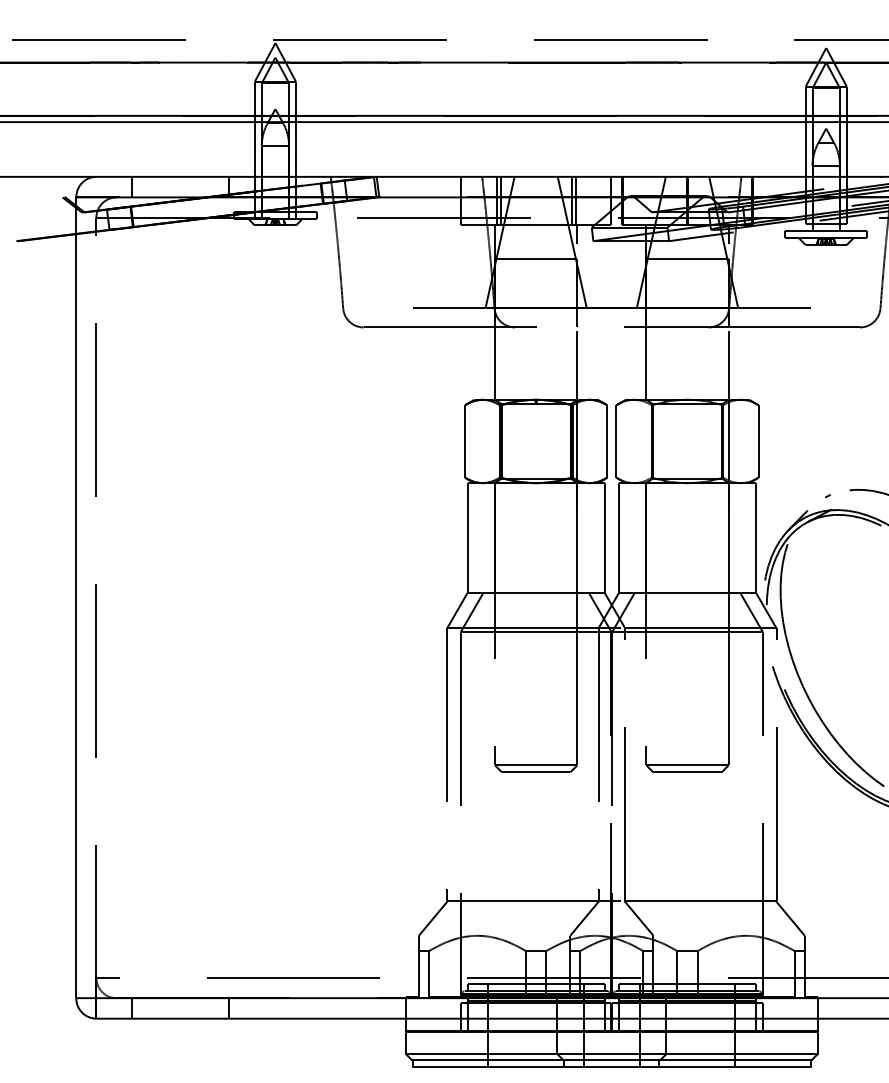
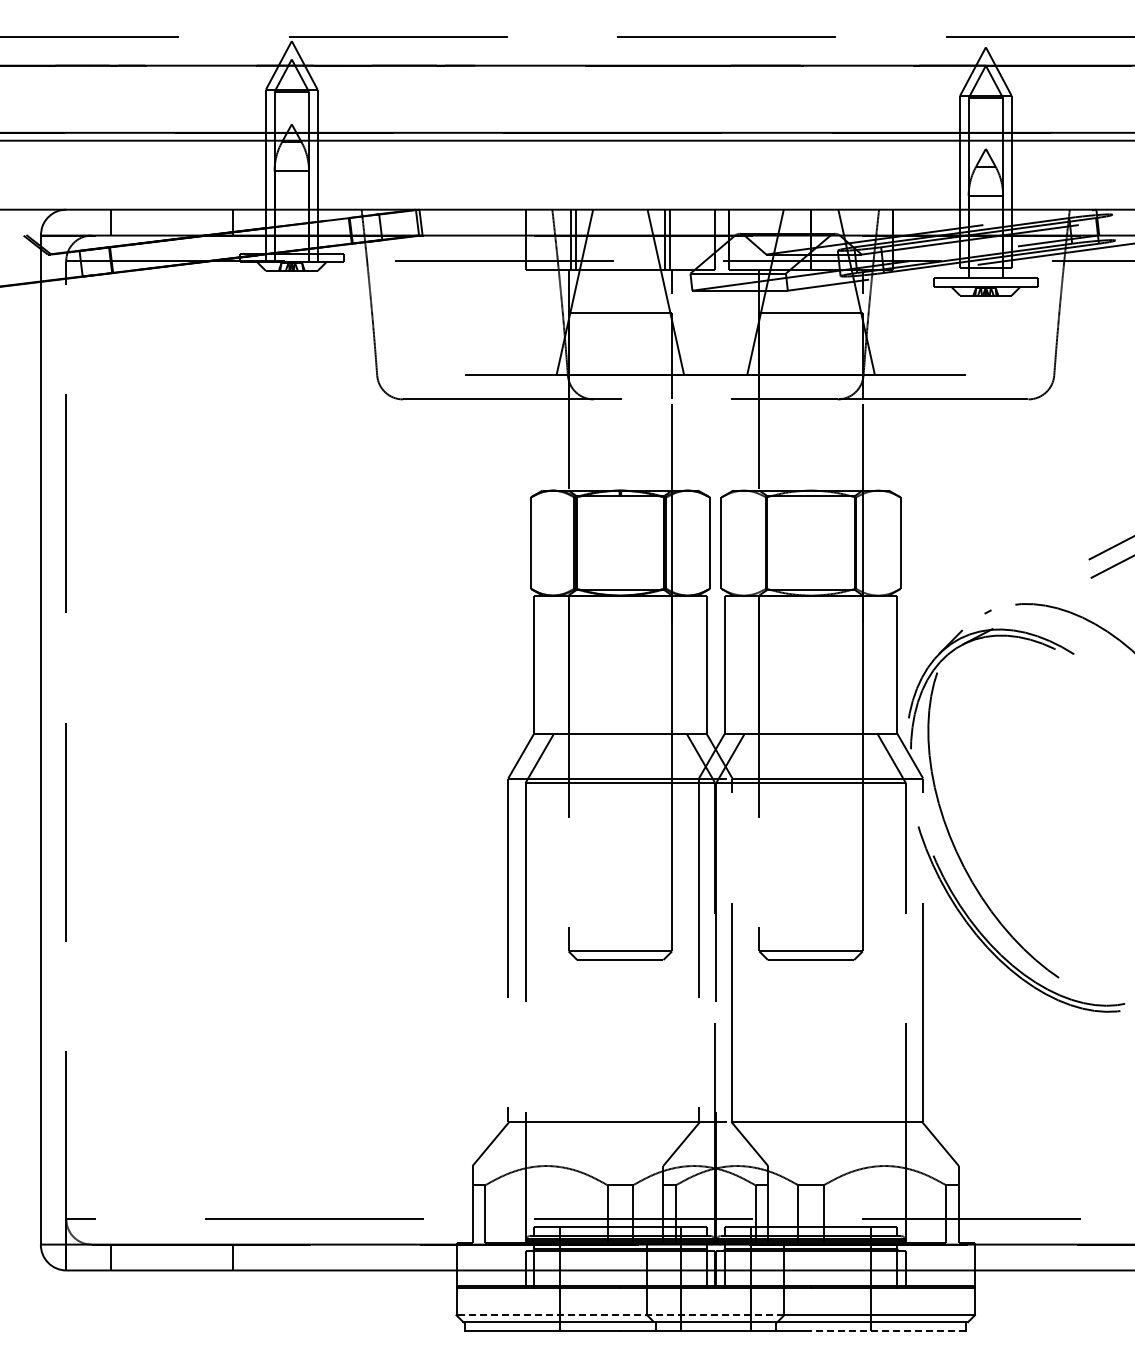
line: (536, 1054) -> (620, 1315), solid -> dashed
line: (748, 1066) -> (888, 1330), solid -> dashed

